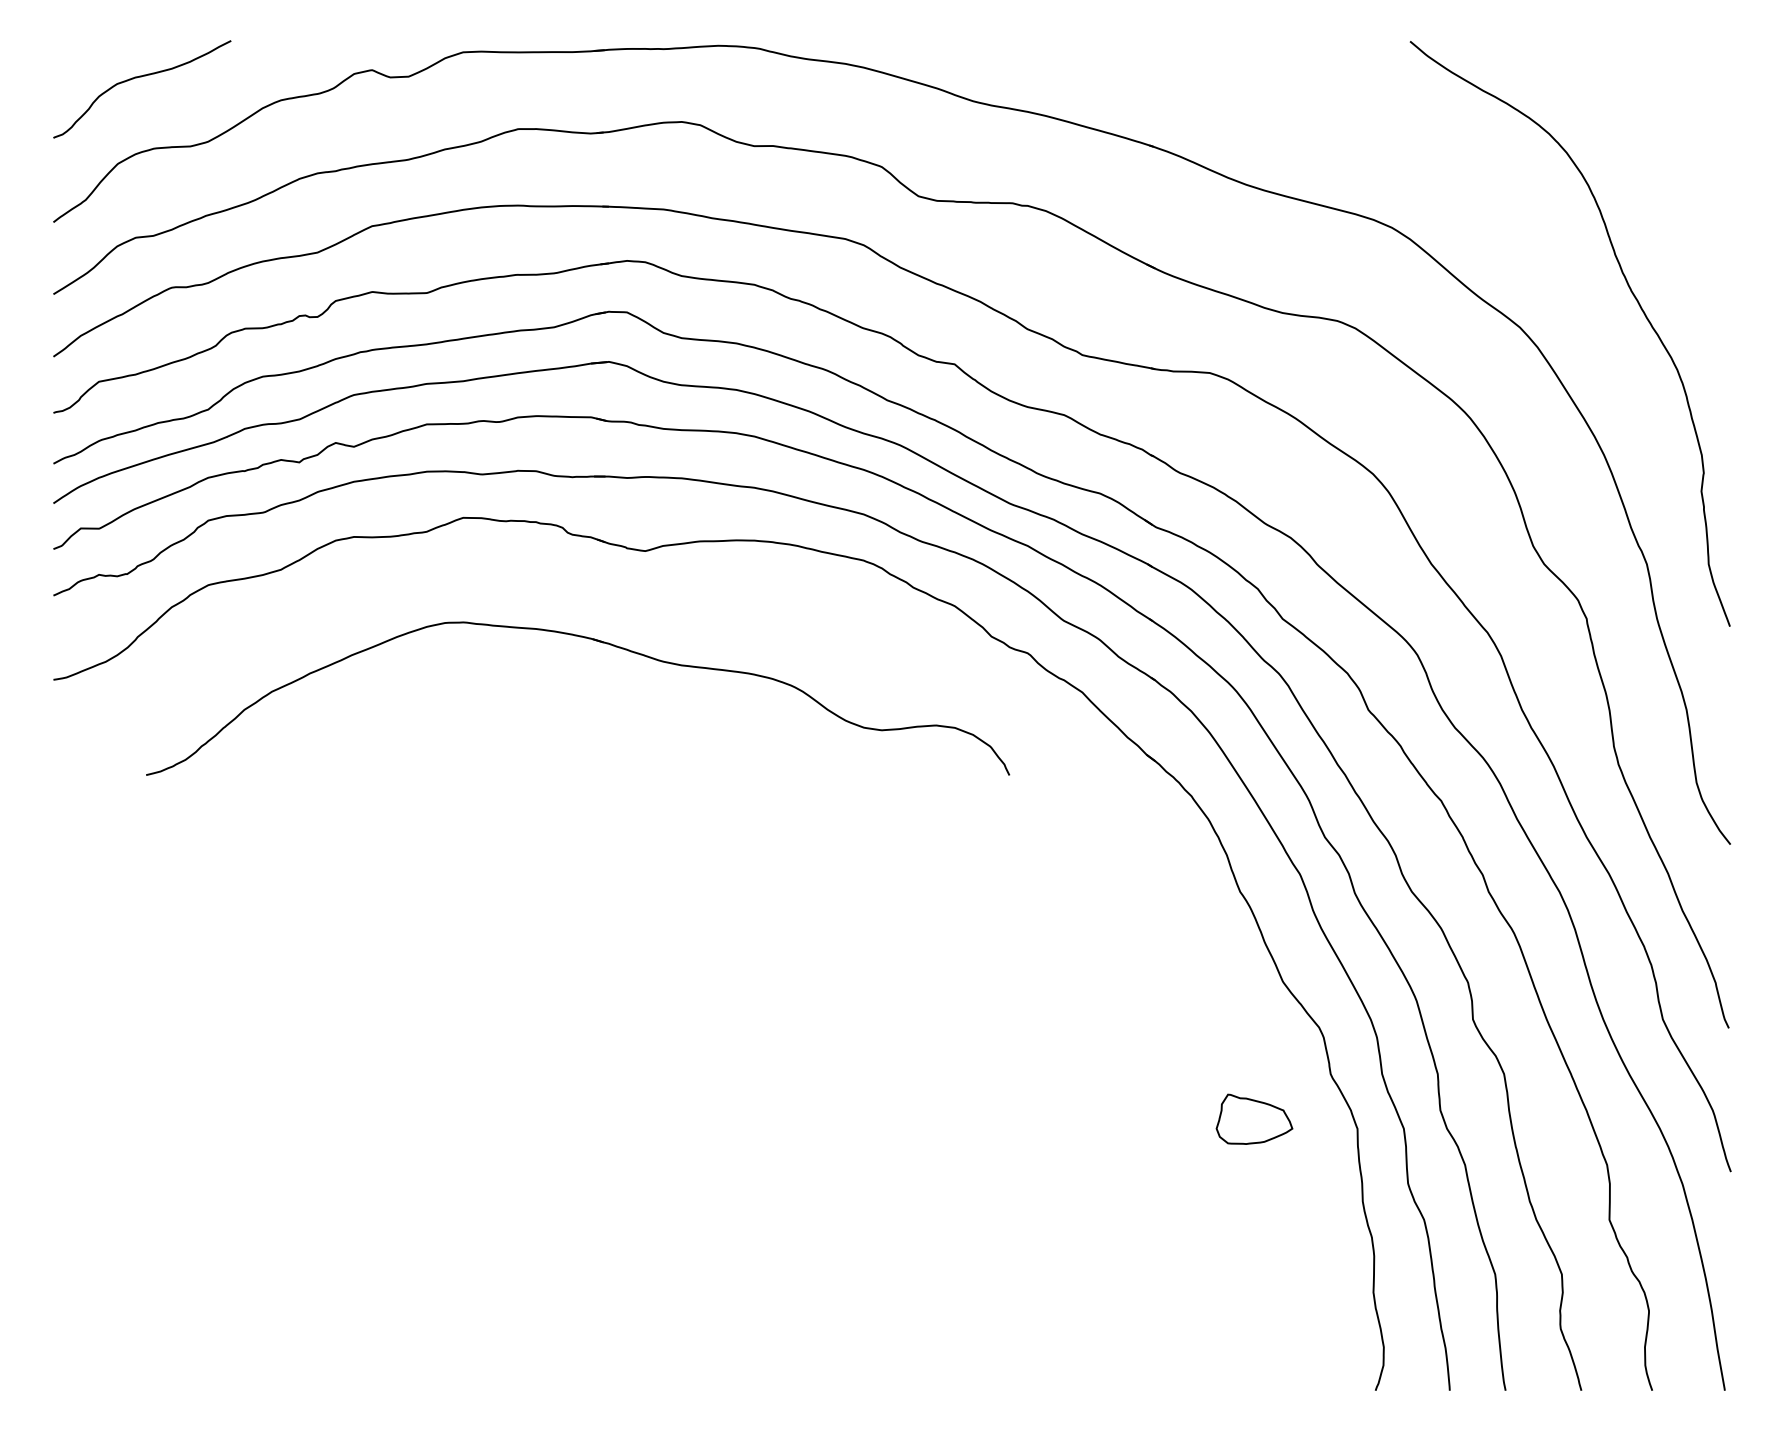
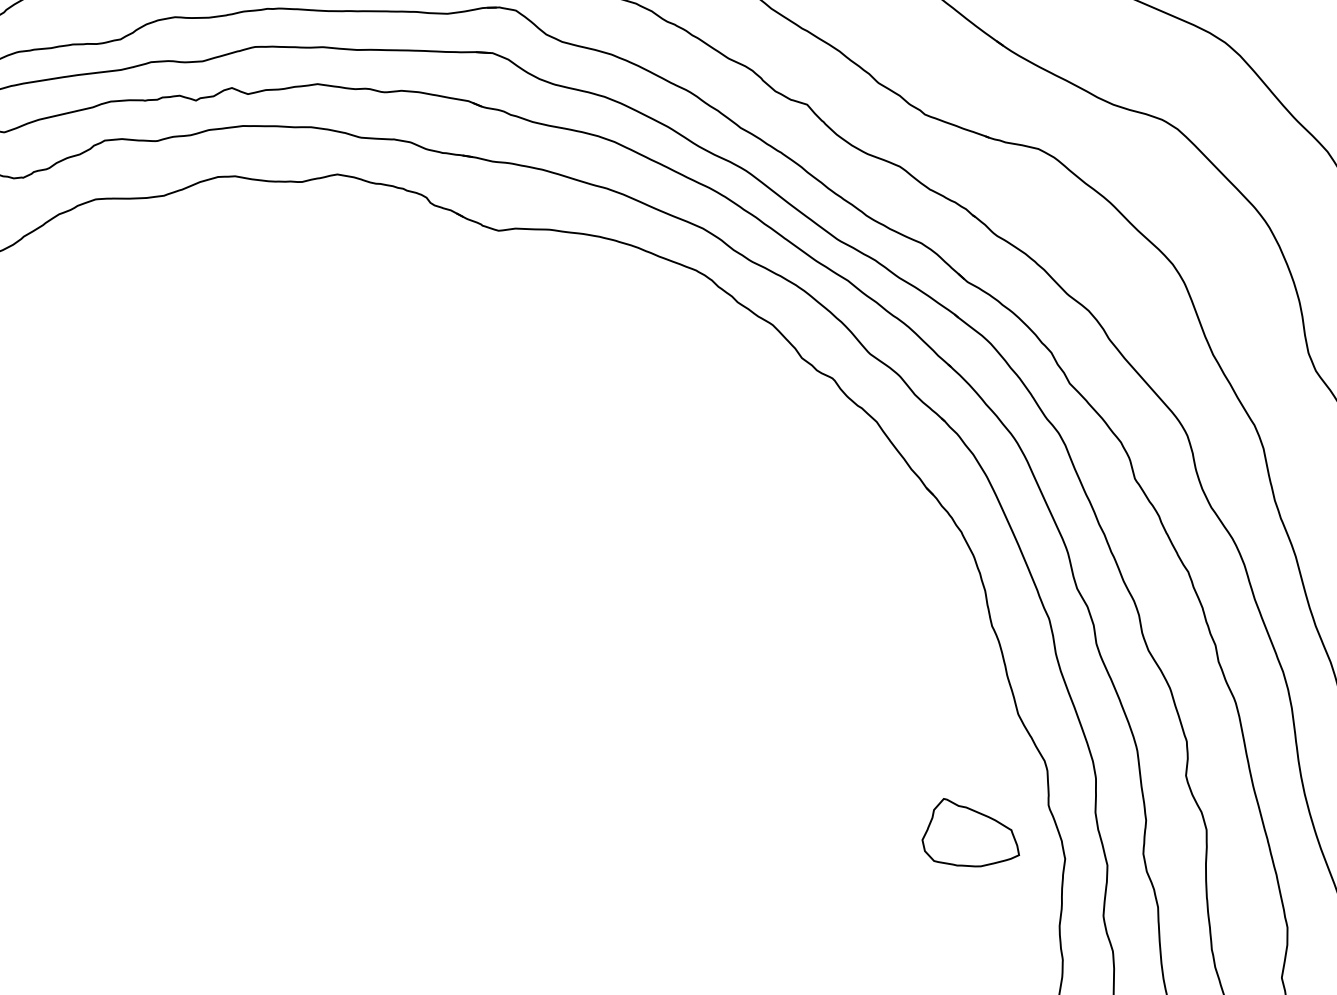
part: (592, 640) -> (437, 304), removed
part: (1254, 1118) -> (972, 834), size x1.4

